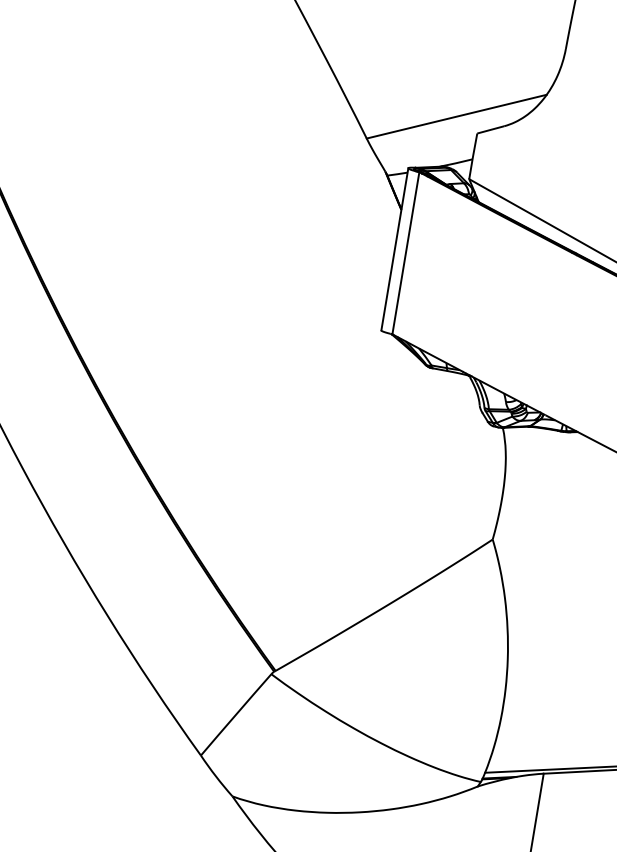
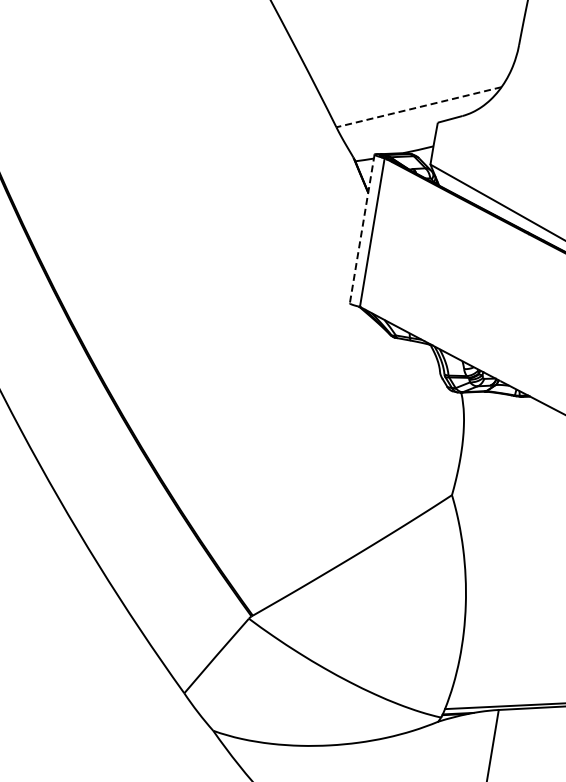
line: (457, 116) -> (419, 107), solid -> dashed
line: (395, 249) -> (362, 229), solid -> dashed

